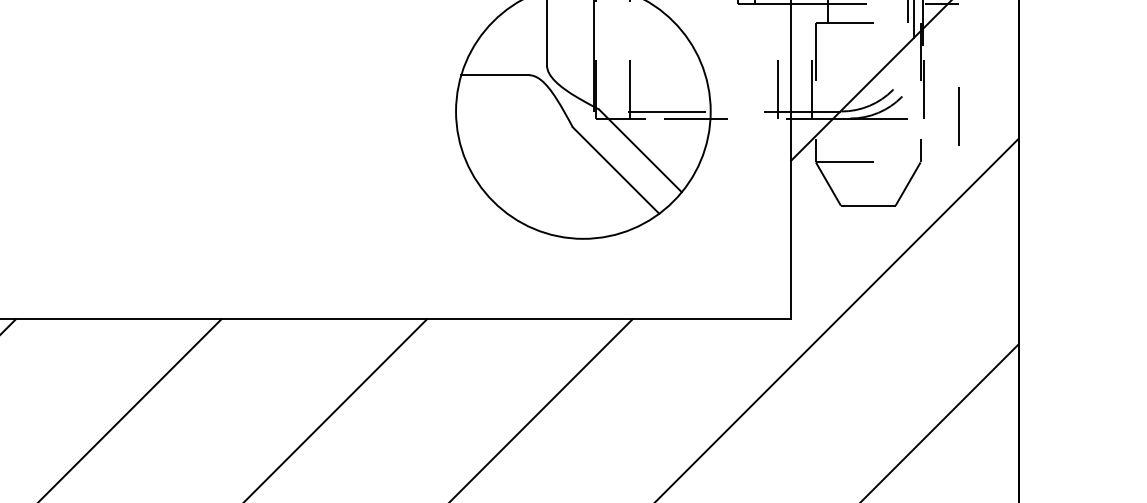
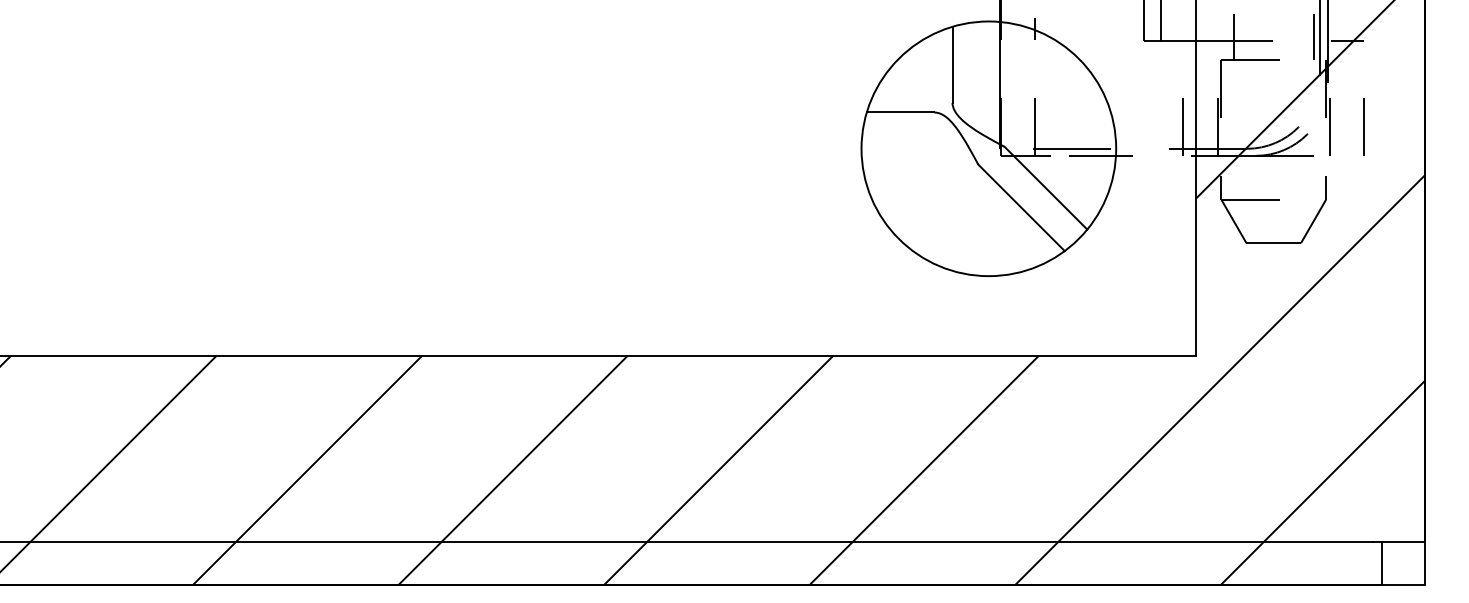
line: (958, 116) -> (1363, 126), moved

